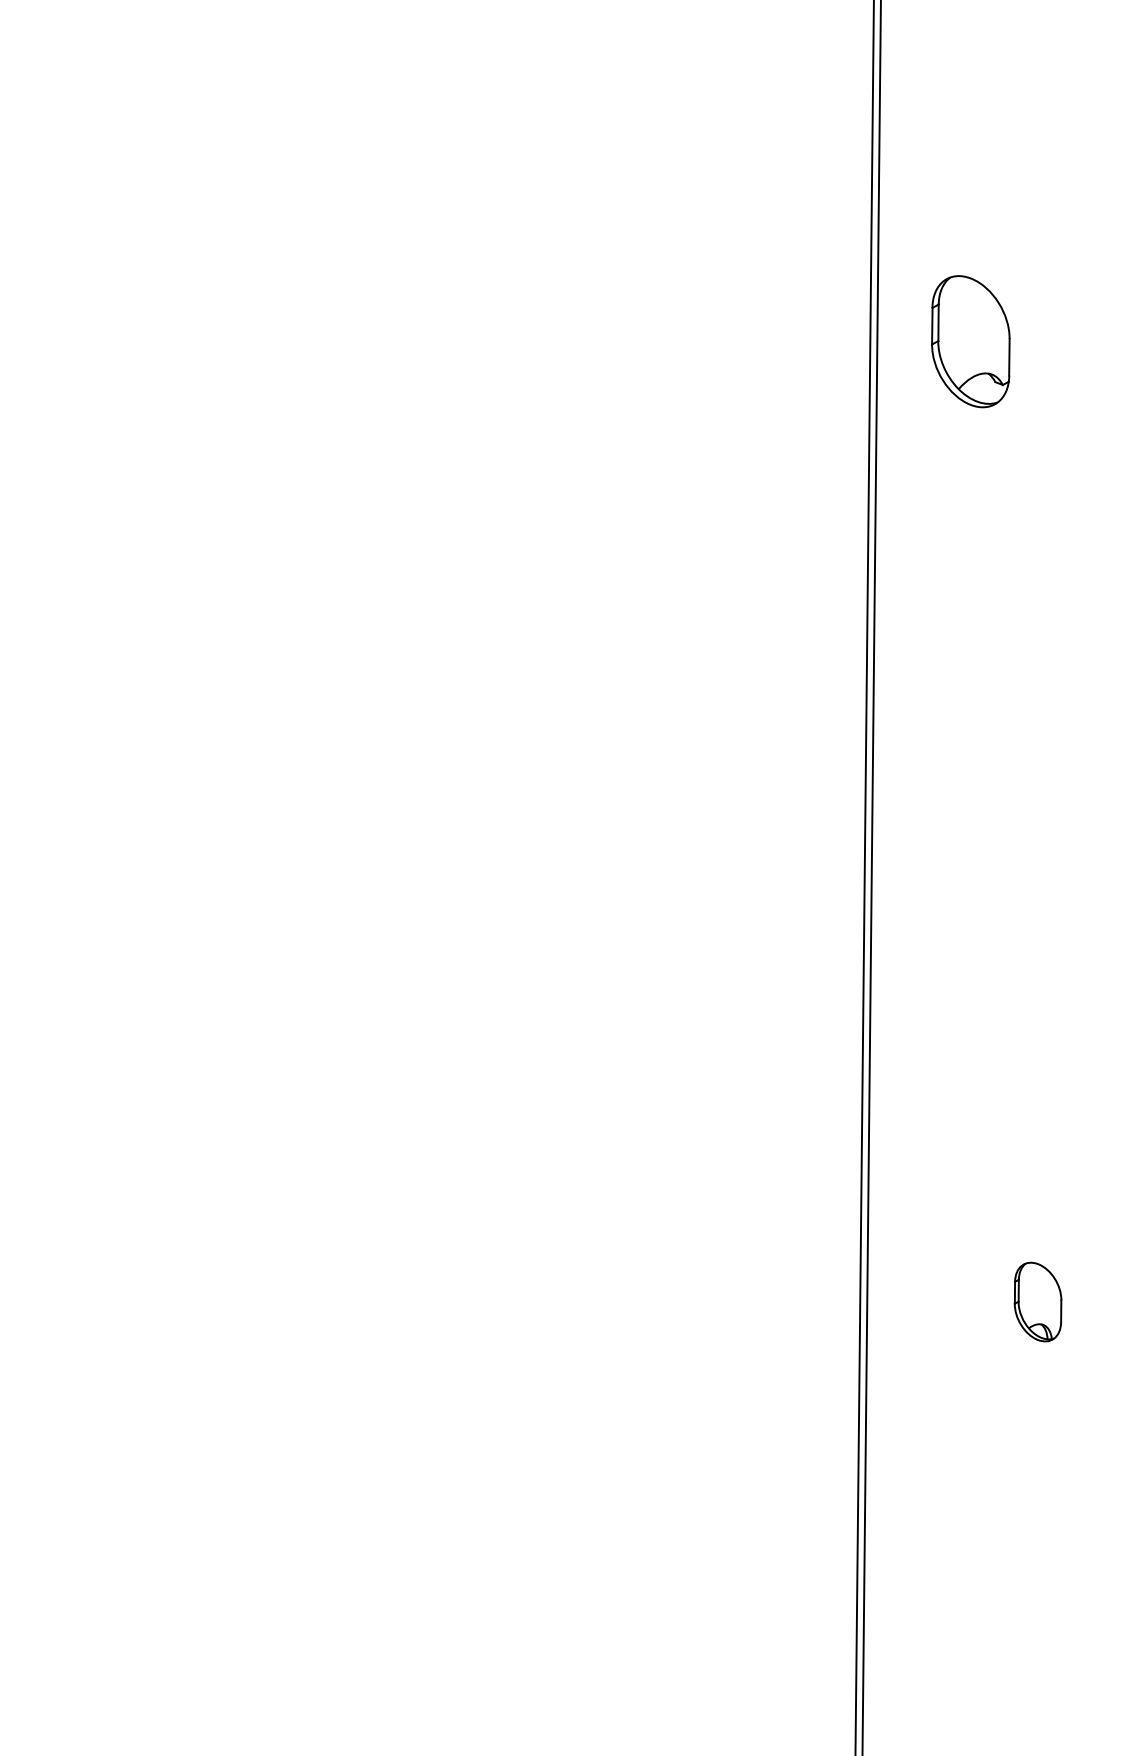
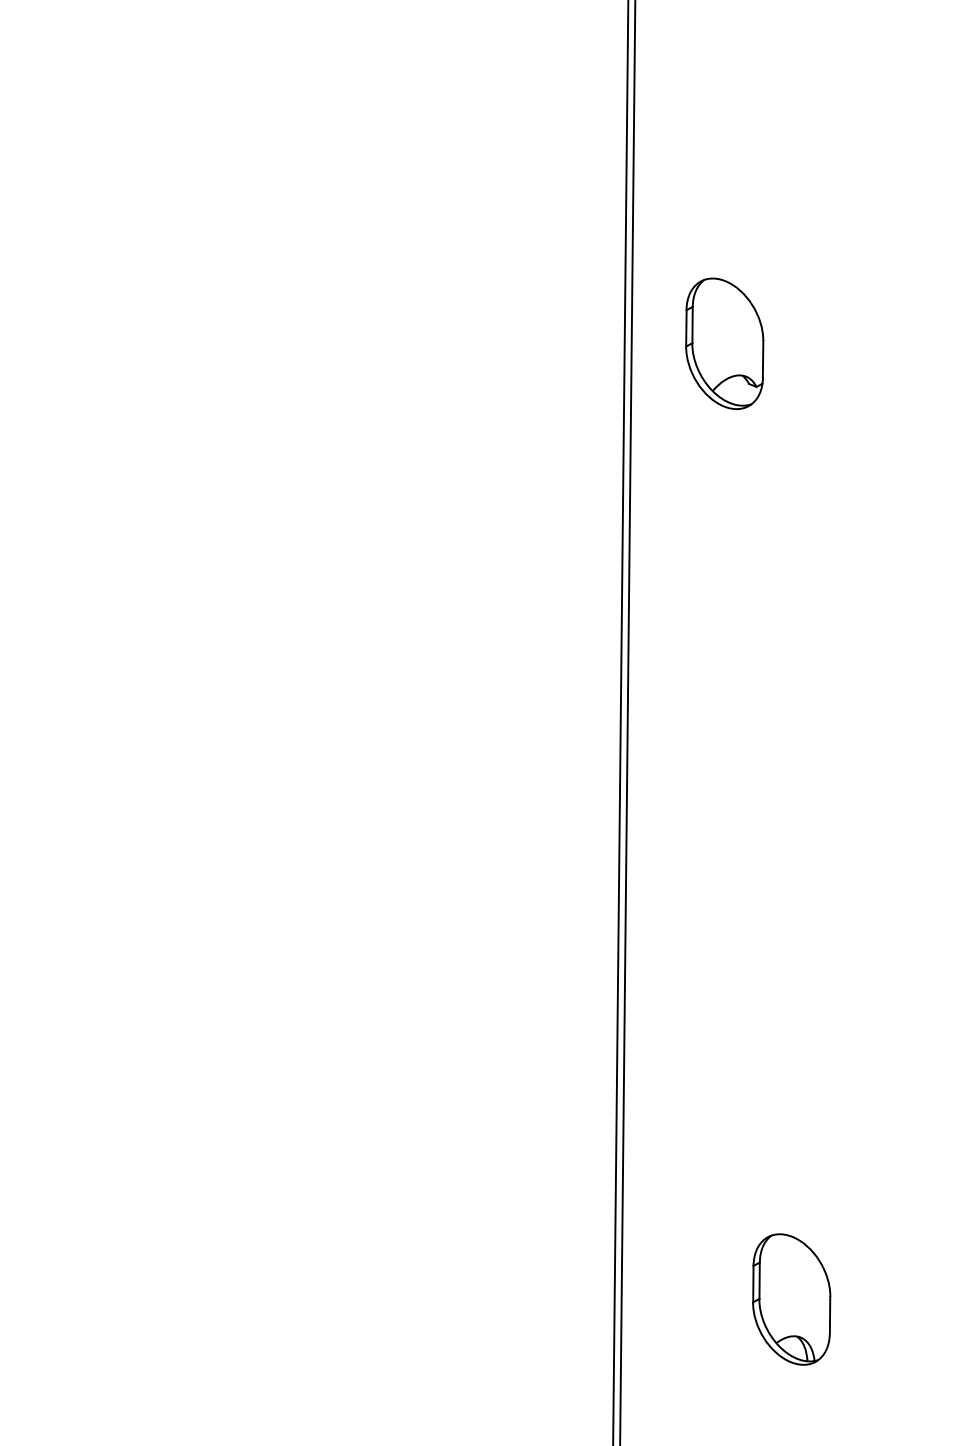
part: (1037, 1301) -> (791, 1298), size x1.67

